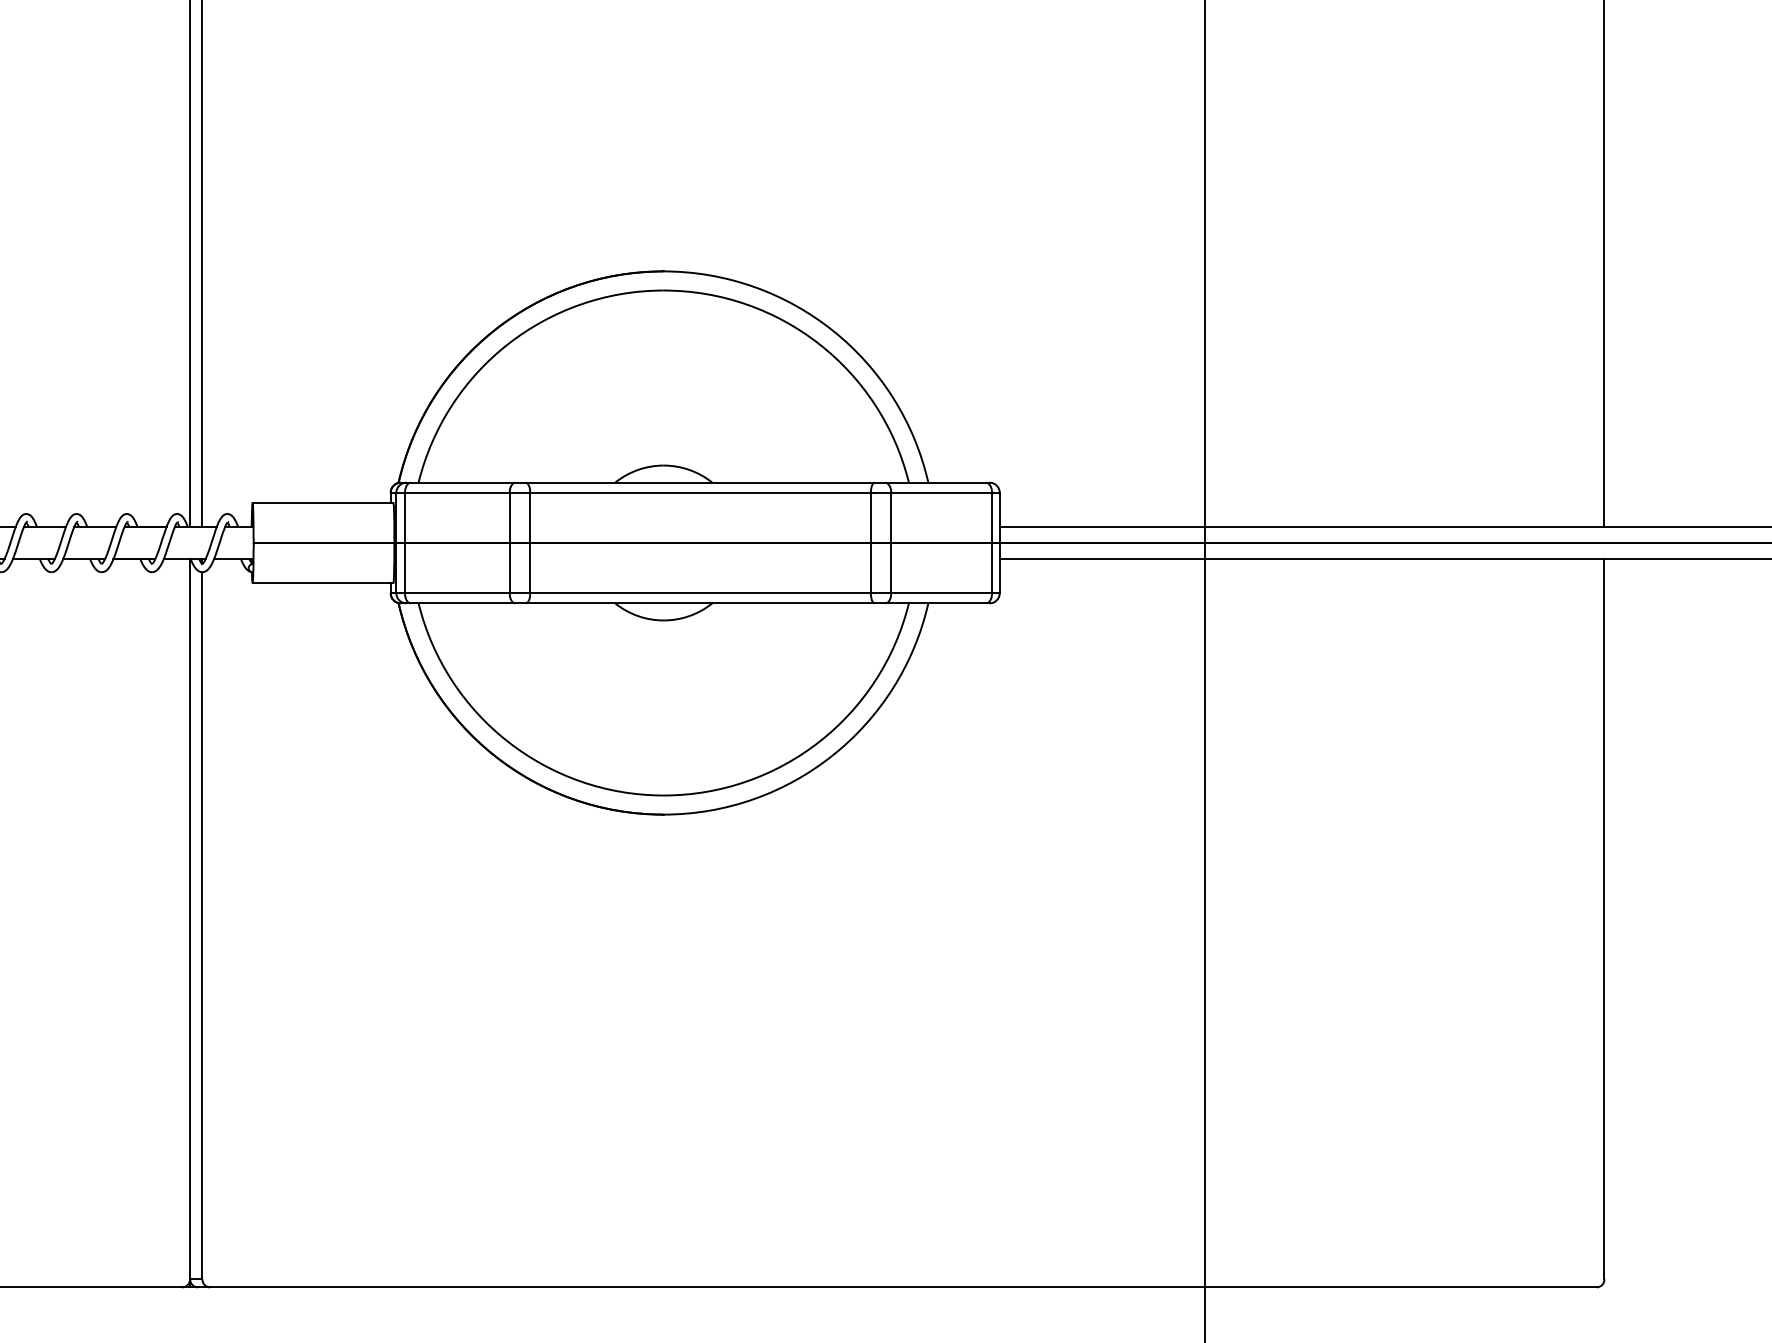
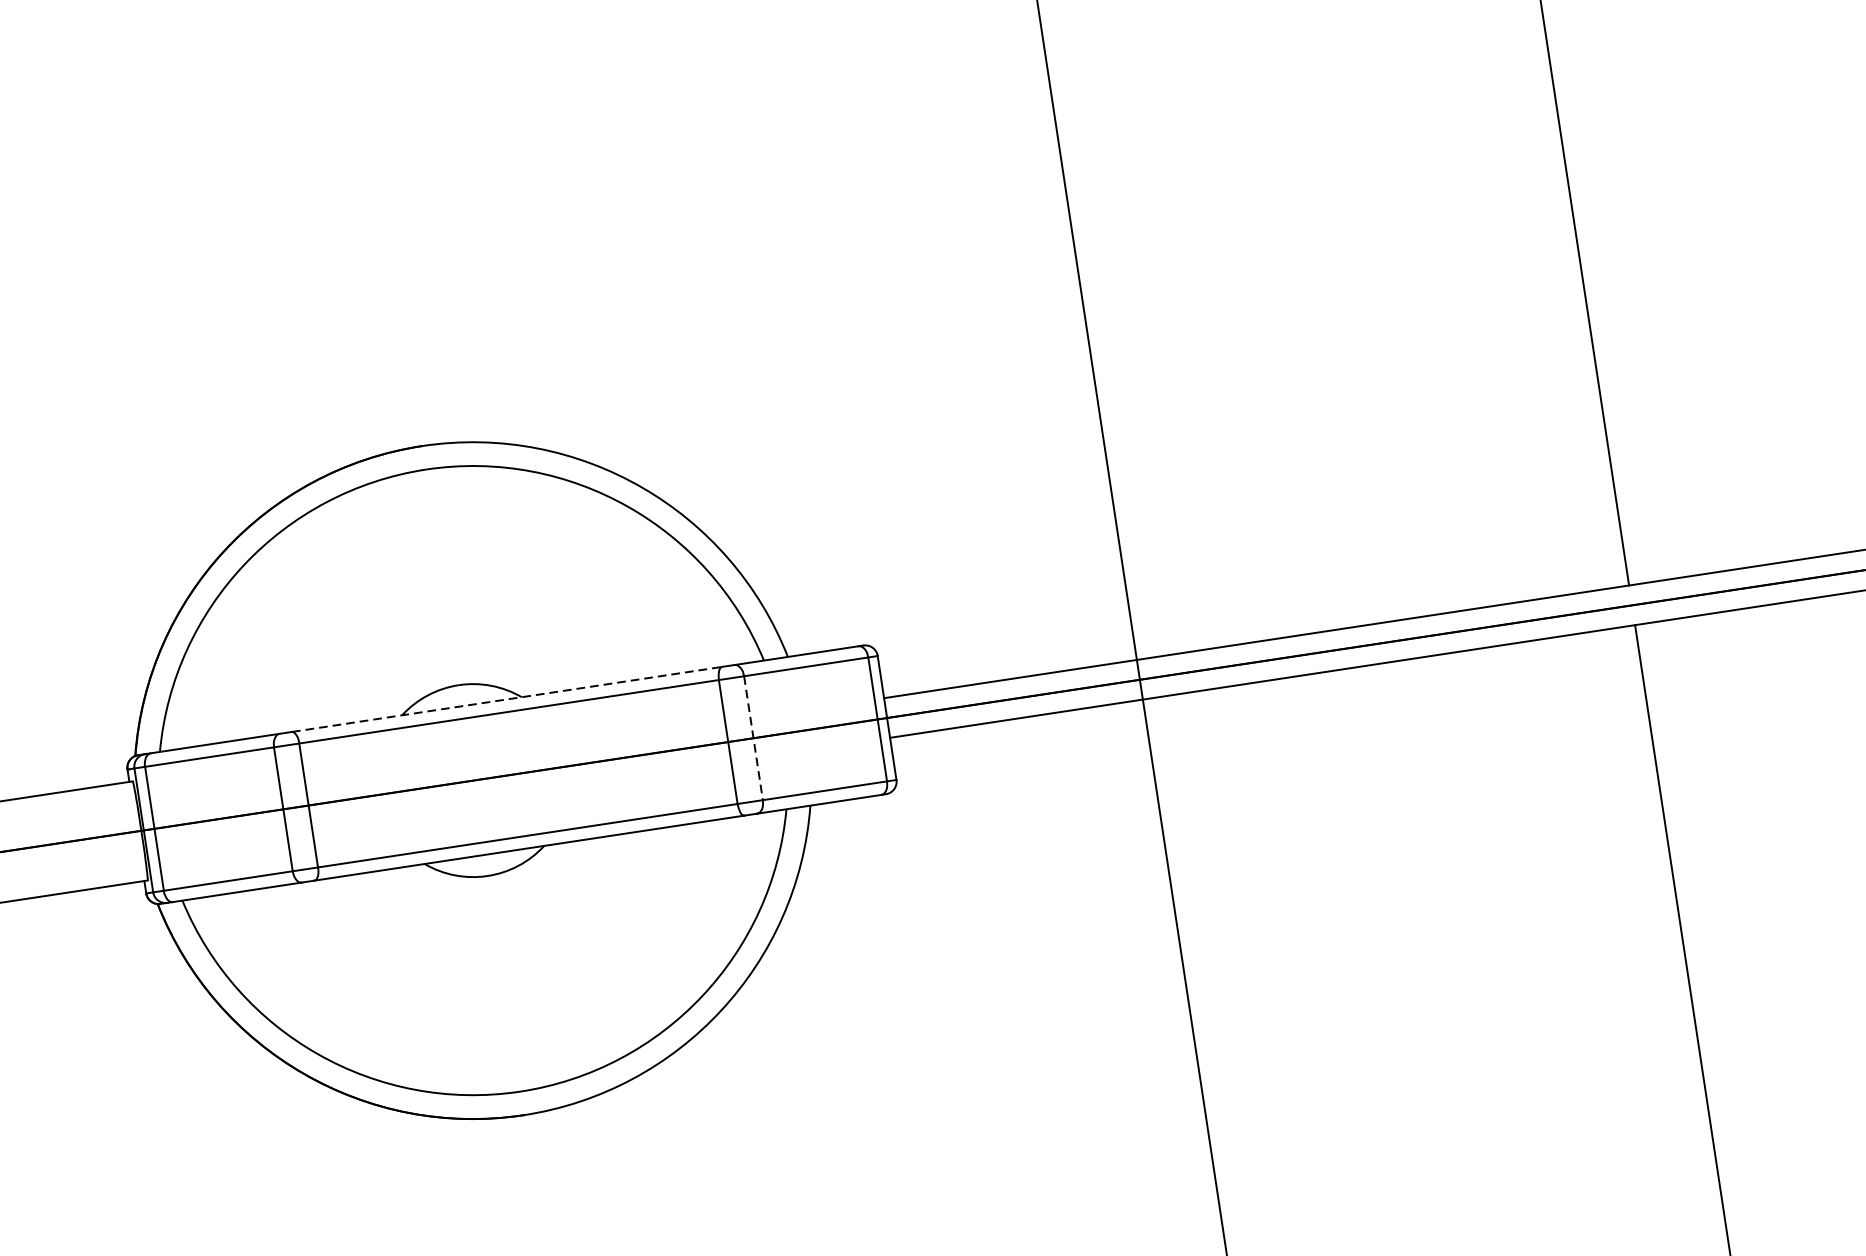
line: (700, 482) -> (507, 699), solid -> dashed
line: (891, 543) -> (753, 738), solid -> dashed

